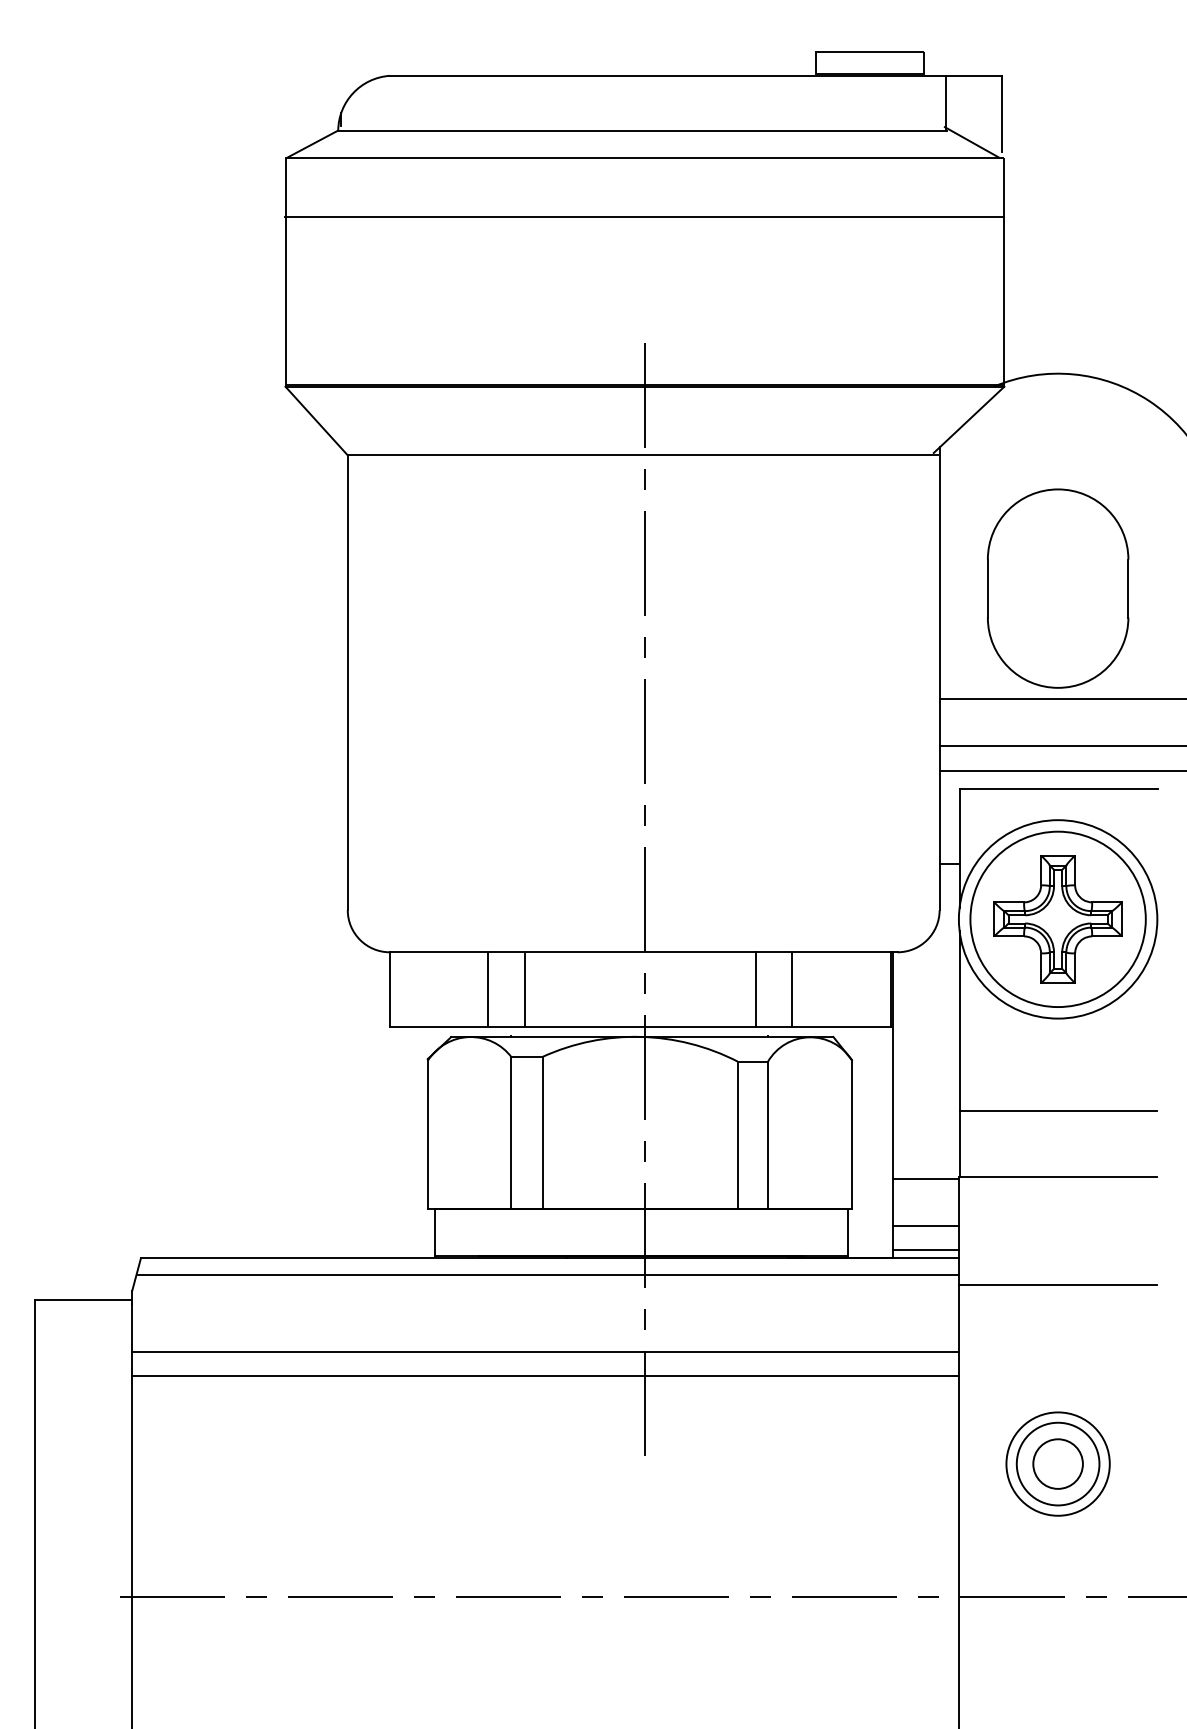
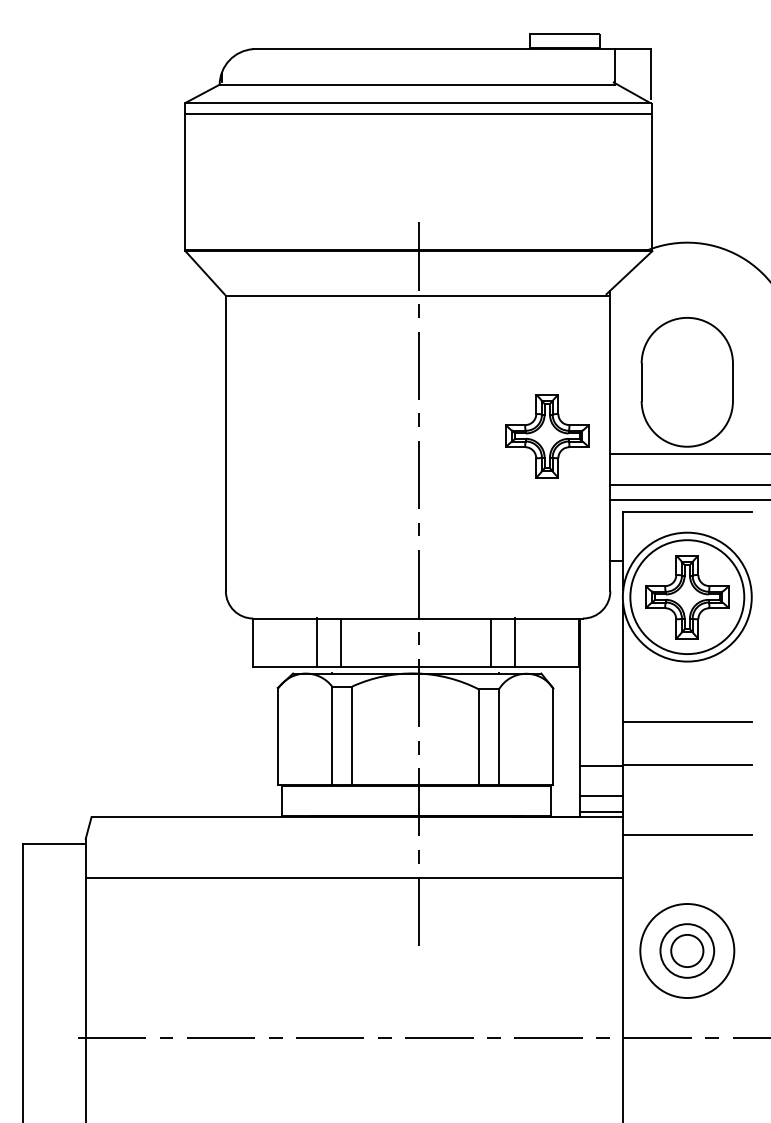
line: (642, 216) -> (417, 113), moved
part: (842, 672) -> (547, 436), added
line: (547, 1275) -> (355, 828), removed
line: (544, 1375) -> (353, 893), removed
circle: (1056, 1463) -> (686, 950), size x1.4

